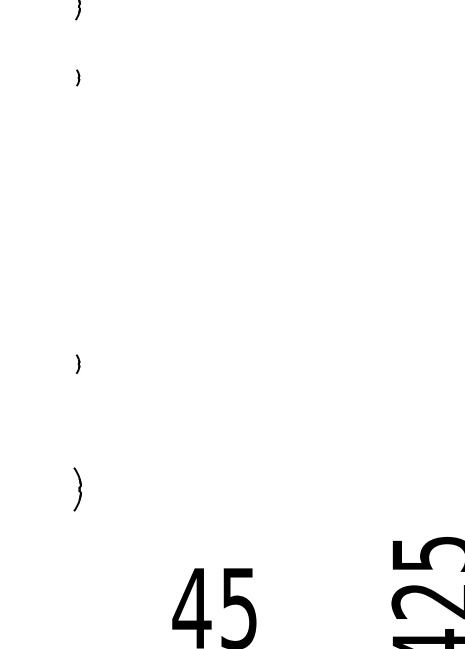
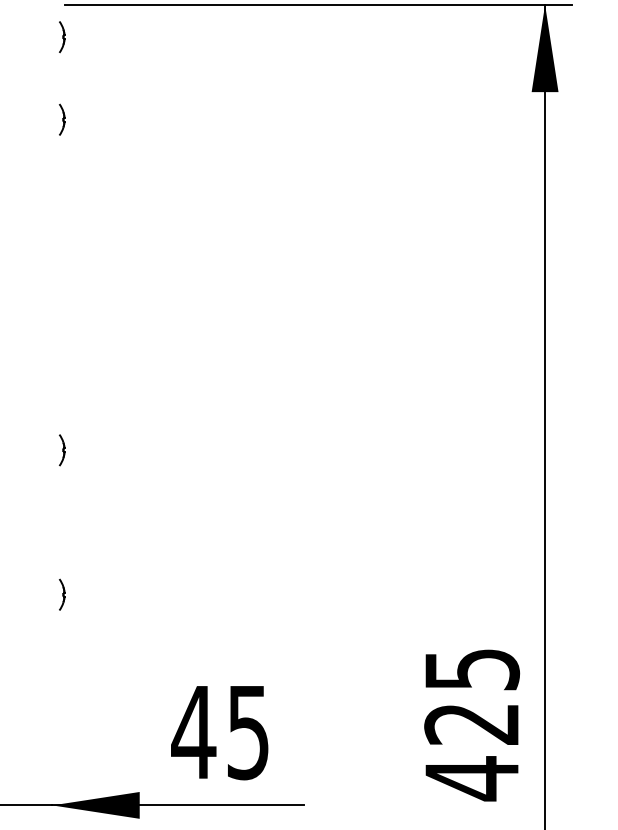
part: (78, 77) -> (62, 119), size x1.67
part: (78, 364) -> (62, 450), size x1.43
part: (78, 489) -> (62, 594), size x0.62

